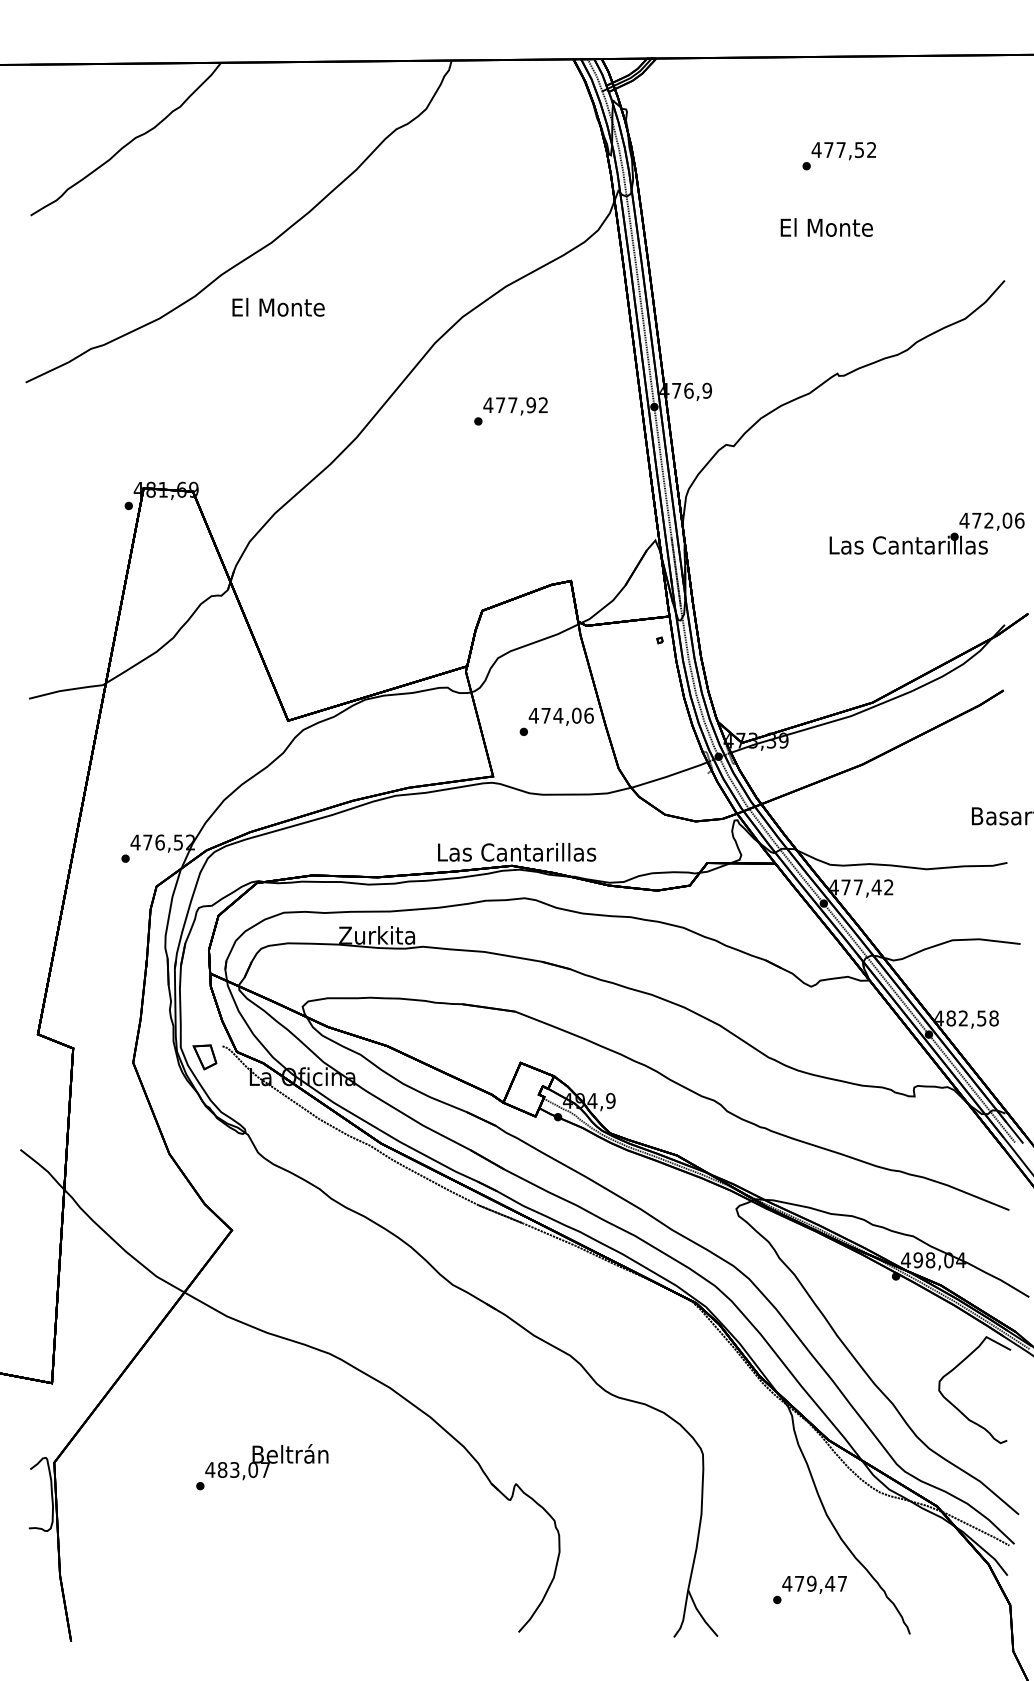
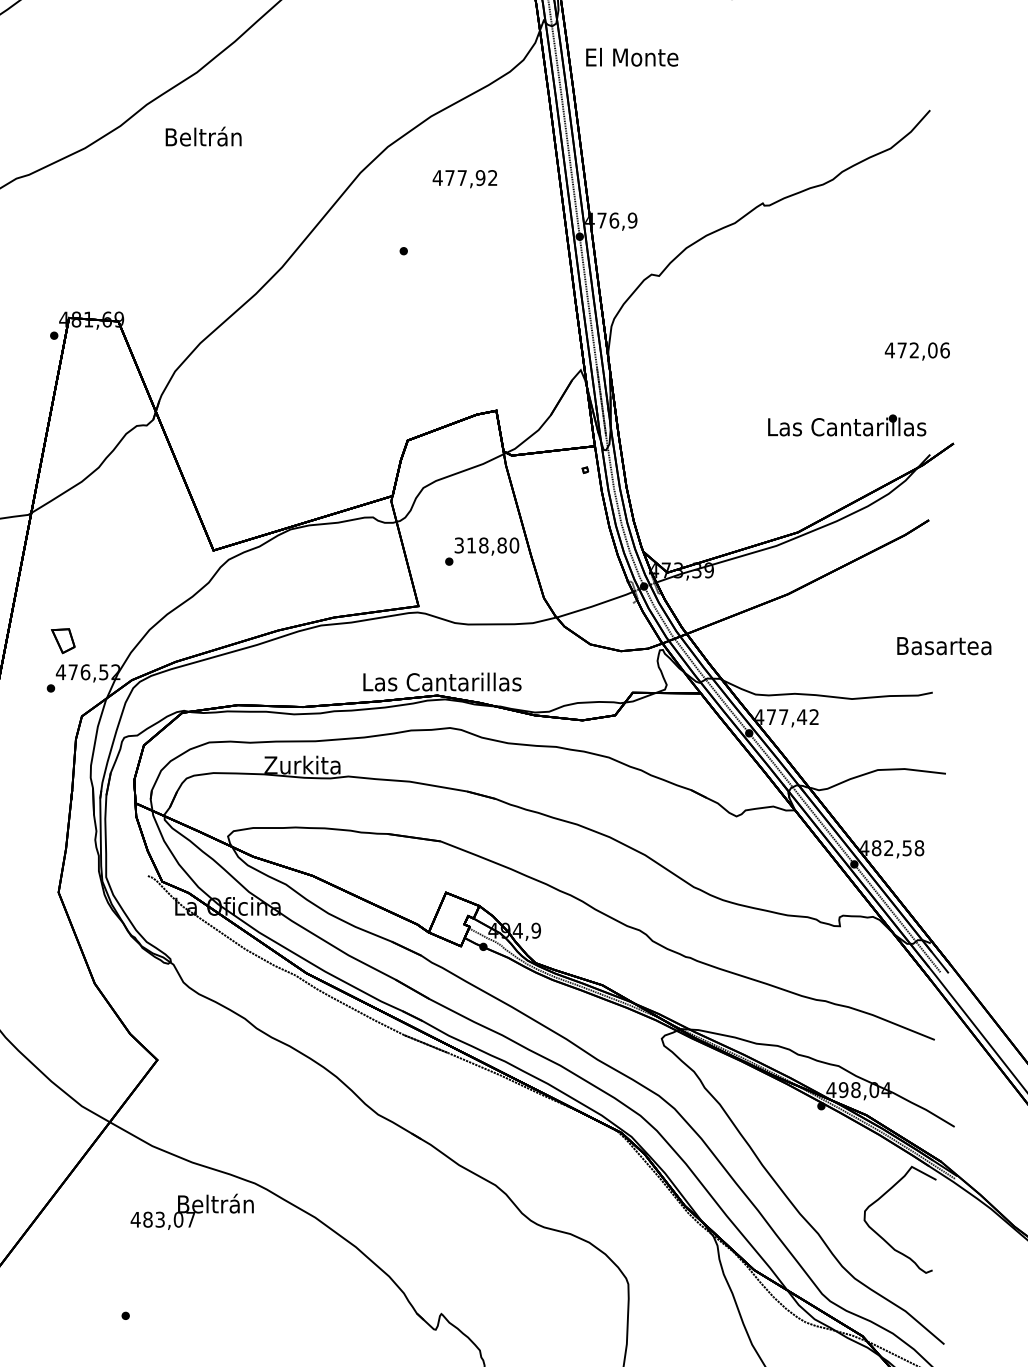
text: (826, 227) -> (631, 57), moved
text: (278, 306) -> (203, 136), El Monte -> Beltrán
text: (515, 406) -> (464, 179), moved
text: (908, 543) -> (846, 425), moved
text: (560, 715) -> (485, 545), 474,06 -> 318,80
part: (204, 1057) -> (62, 641), moved
text: (266, 1462) -> (191, 1212), moved

